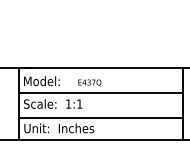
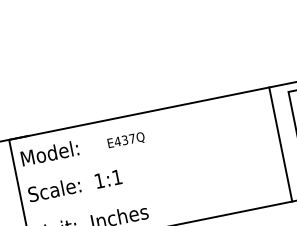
line: (100, 92) -> (146, 152), removed
line: (100, 118) -> (154, 193), removed

